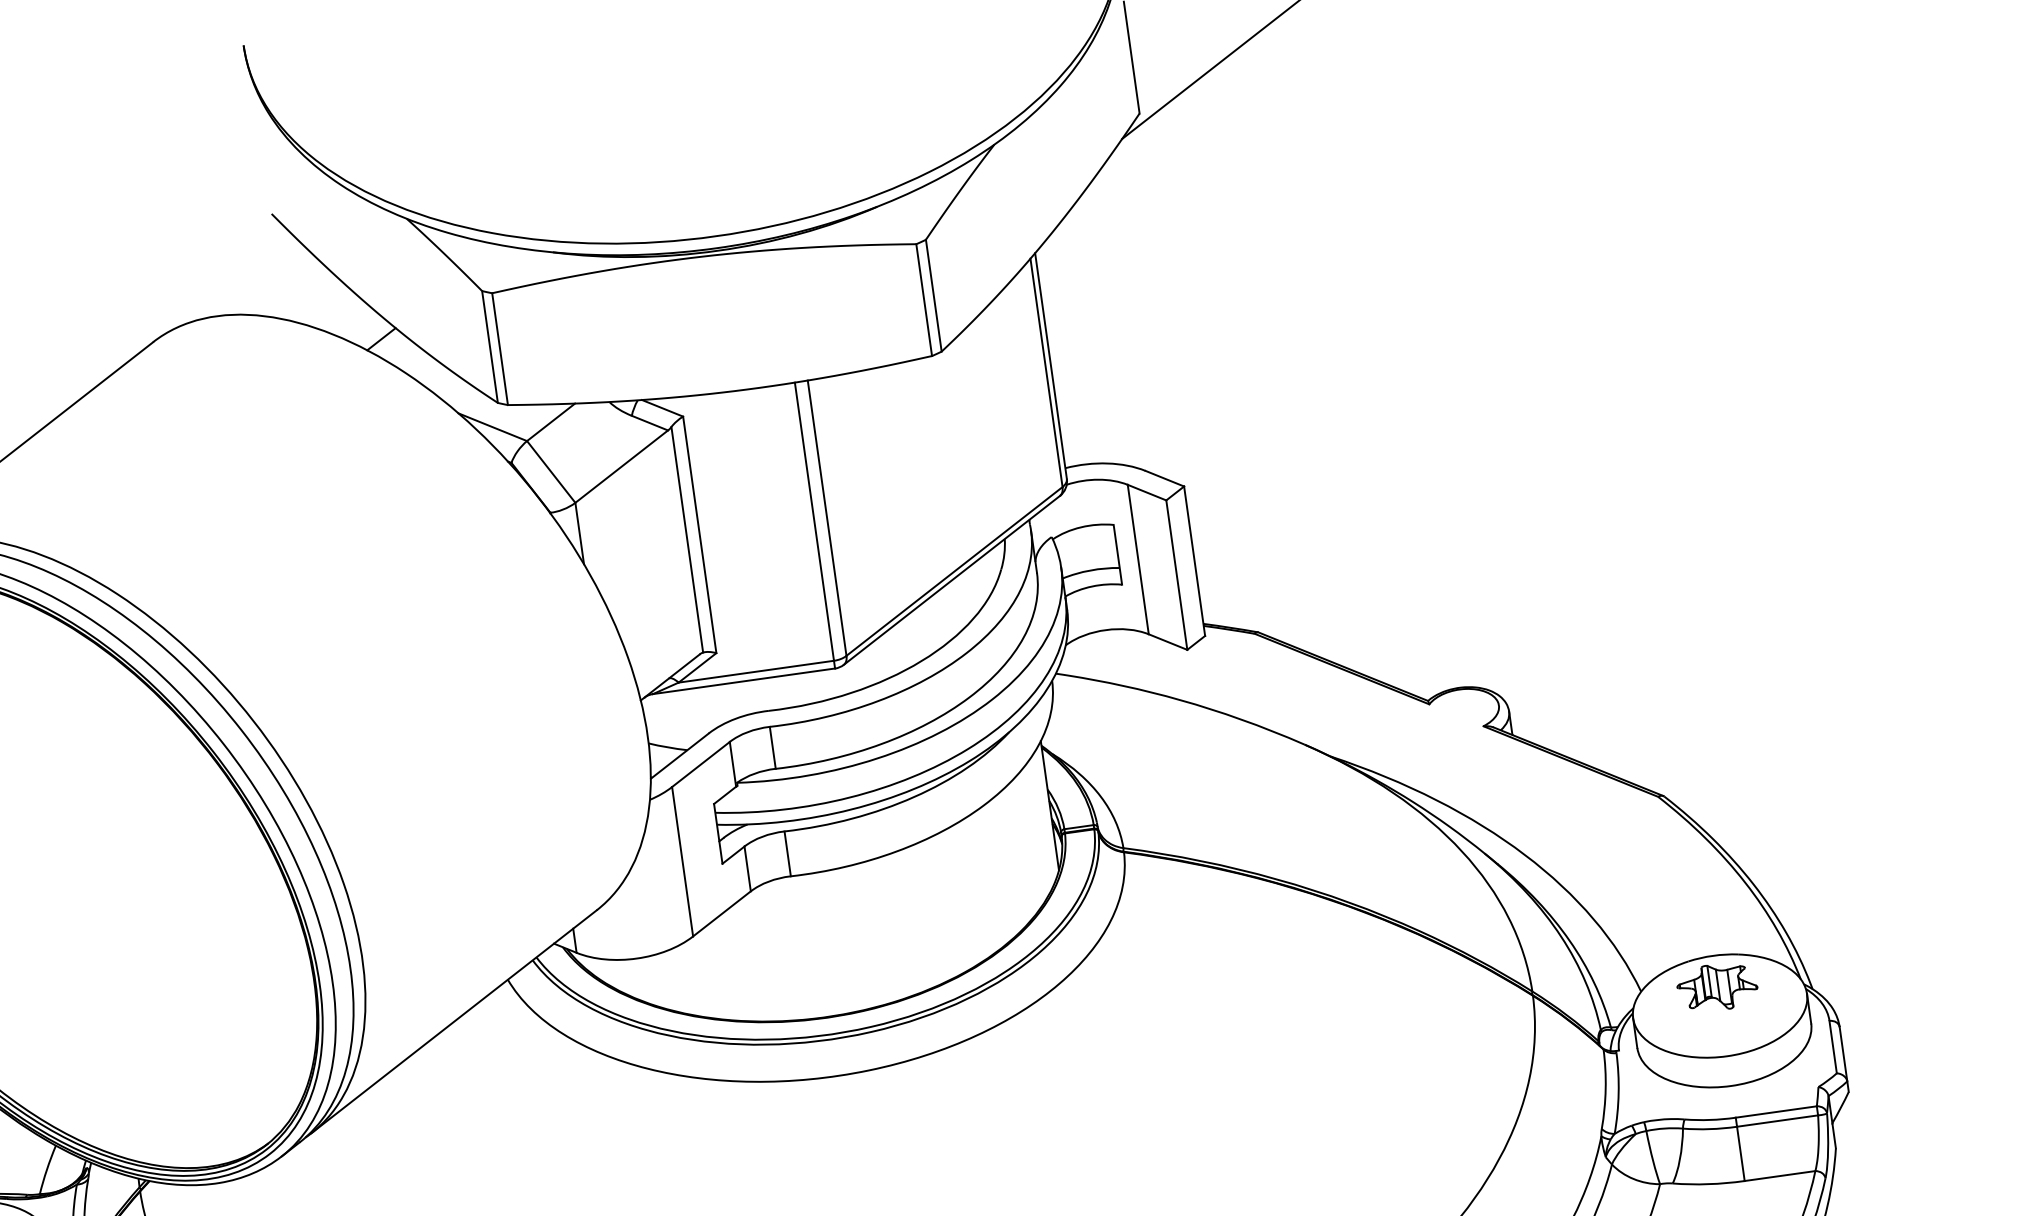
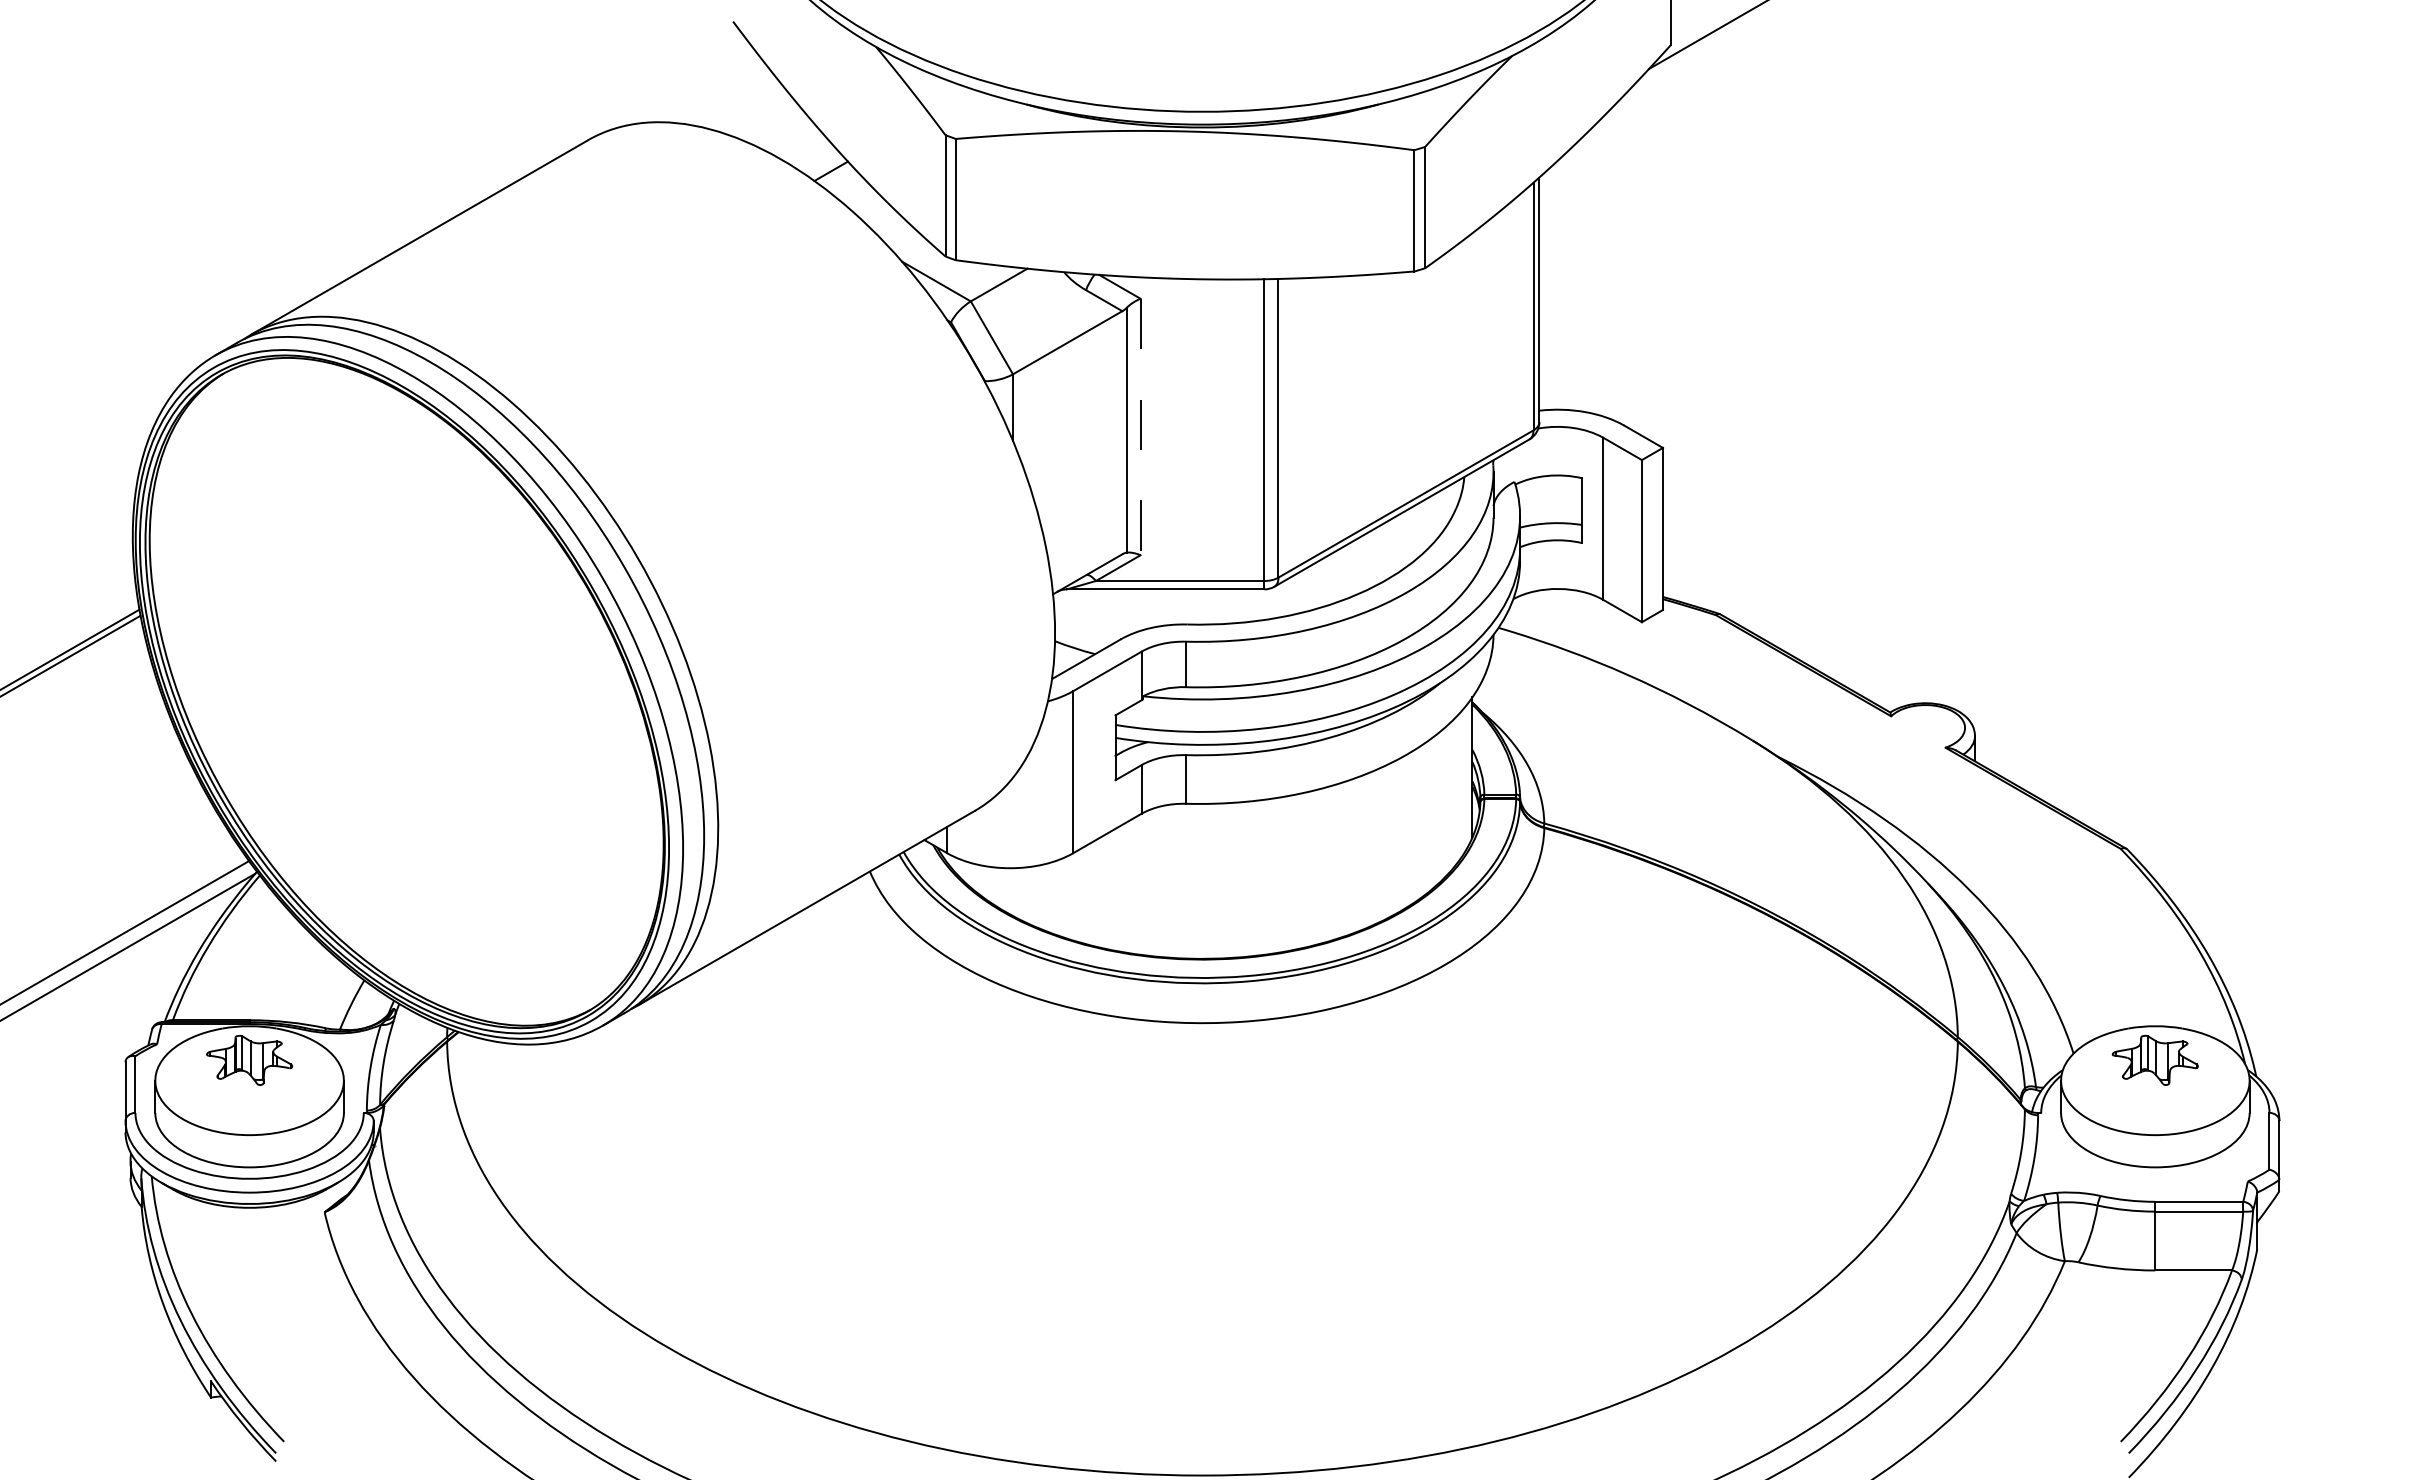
line: (699, 535) -> (1140, 427), solid -> dashed

